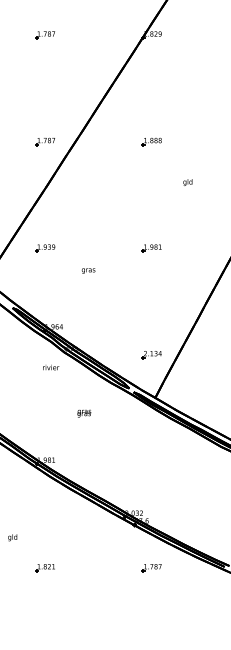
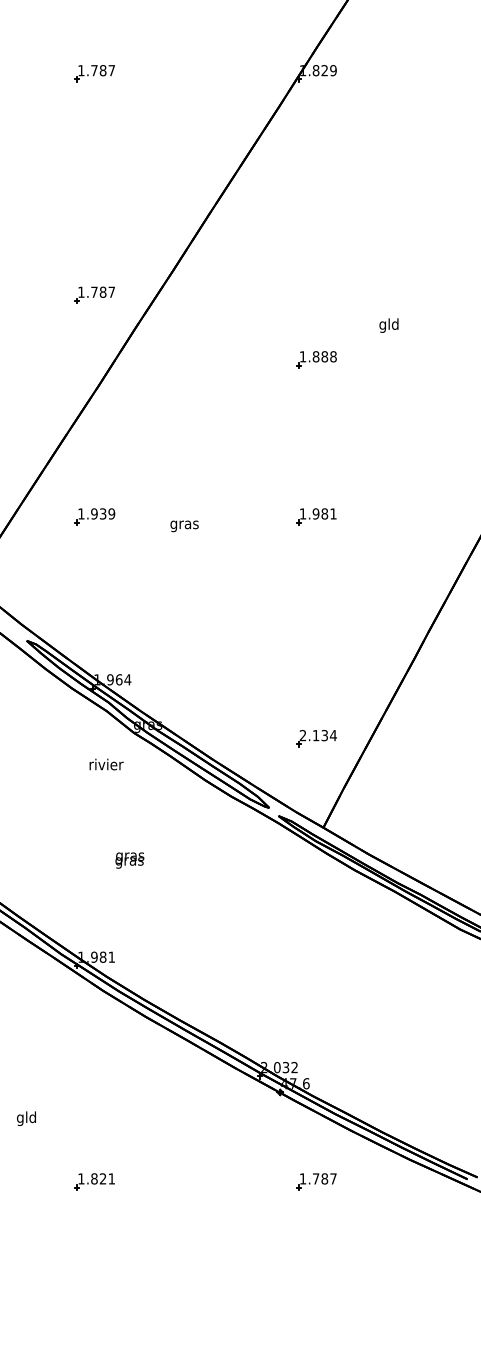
part: (151, 141) -> (315, 358), moved
text: (187, 182) -> (388, 325), moved
text: (88, 270) -> (184, 525), moved
text: (84, 413) -> (130, 860), moved

